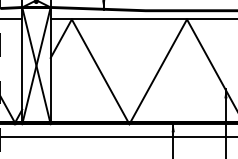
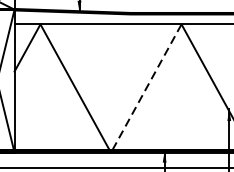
line: (158, 71) -> (146, 88), solid -> dashed

